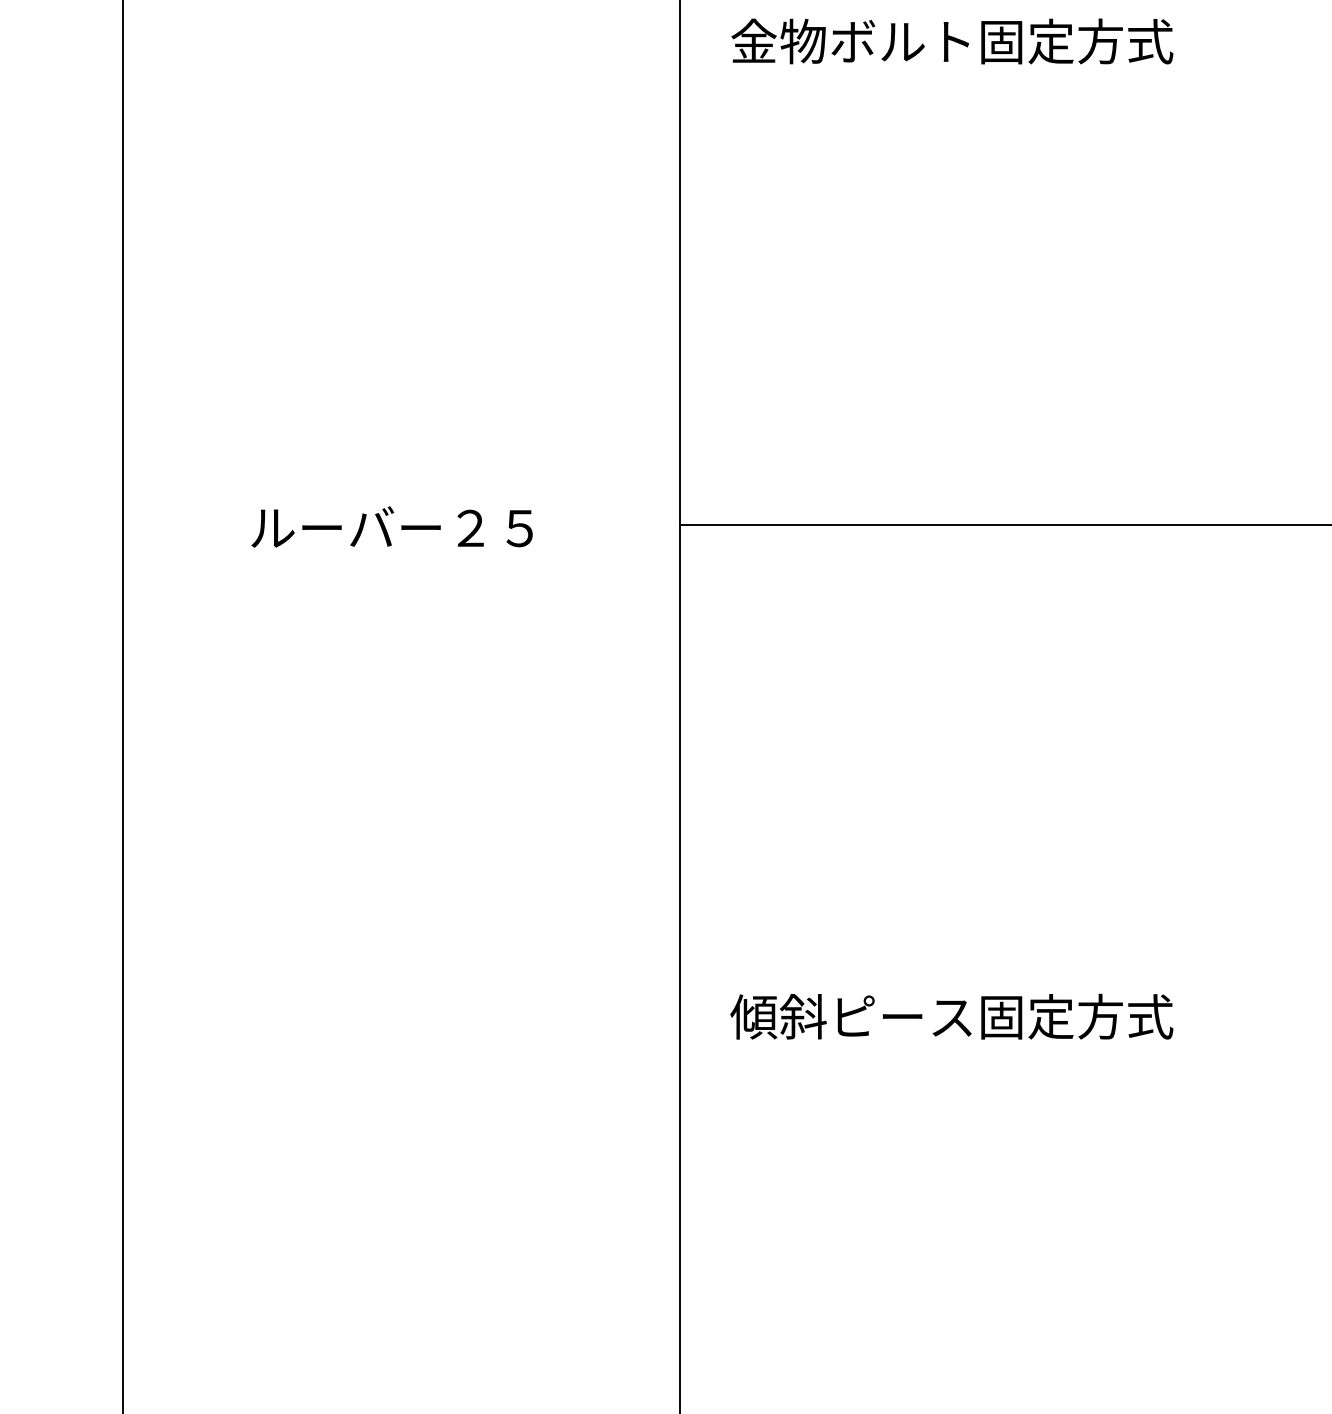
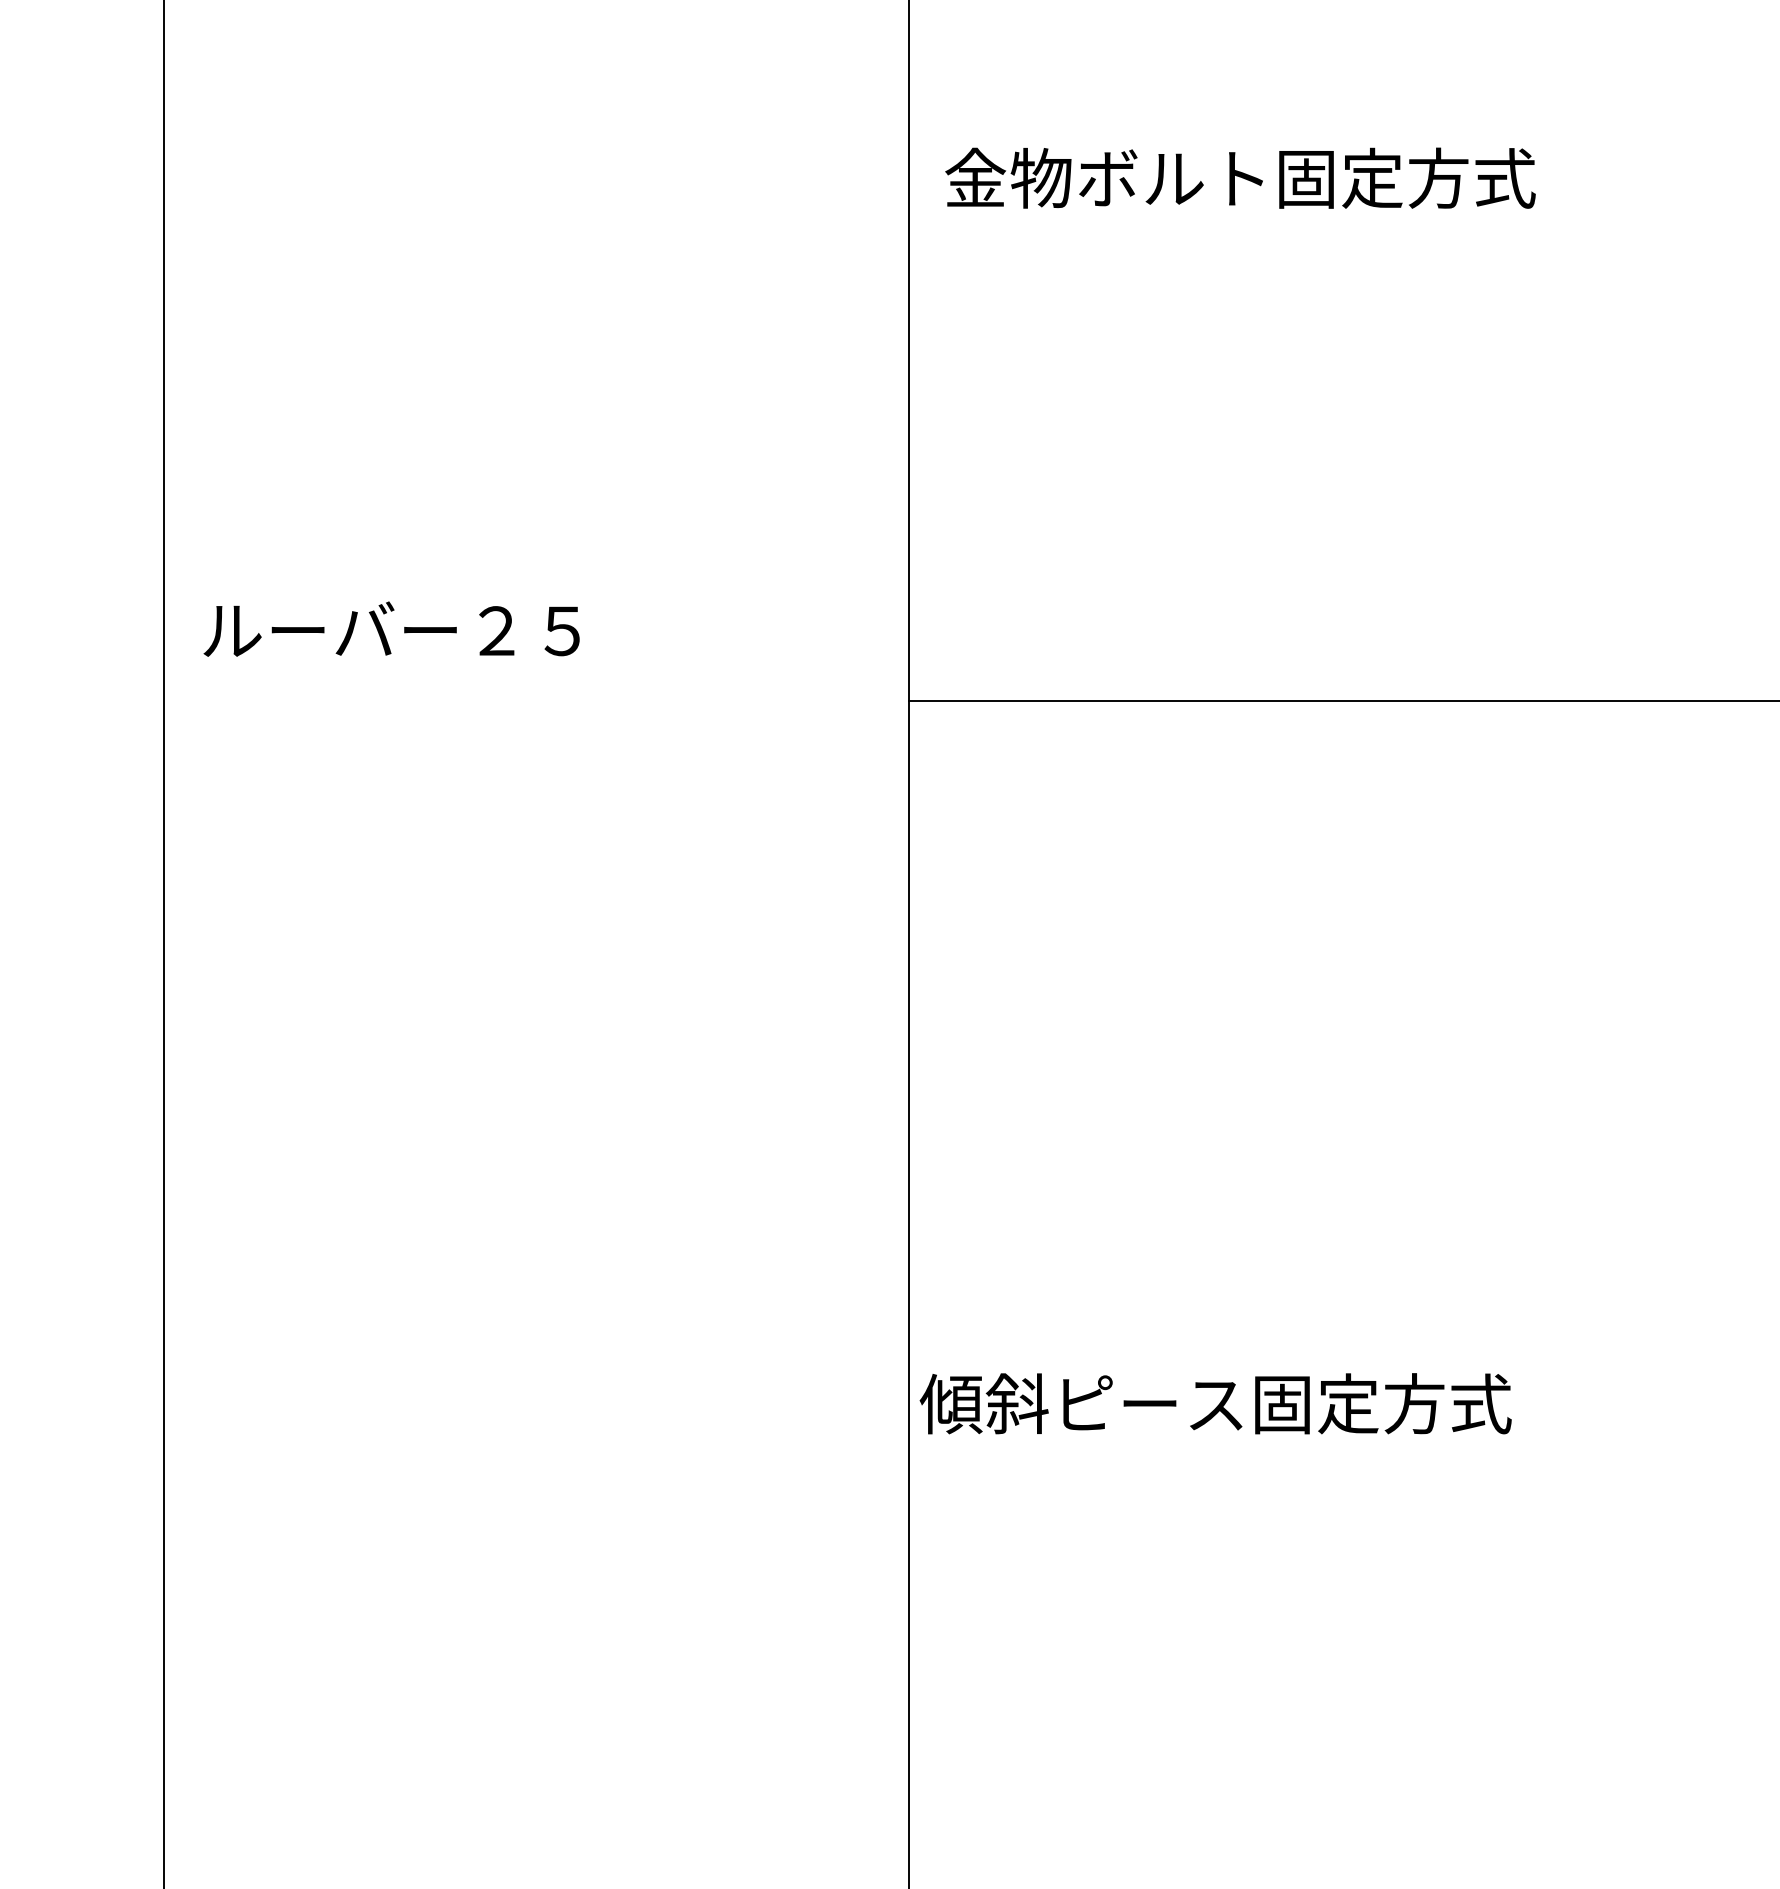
text: (952, 41) -> (1240, 178), moved
text: (391, 526) -> (390, 628), moved
text: (951, 1016) -> (1215, 1403), moved

